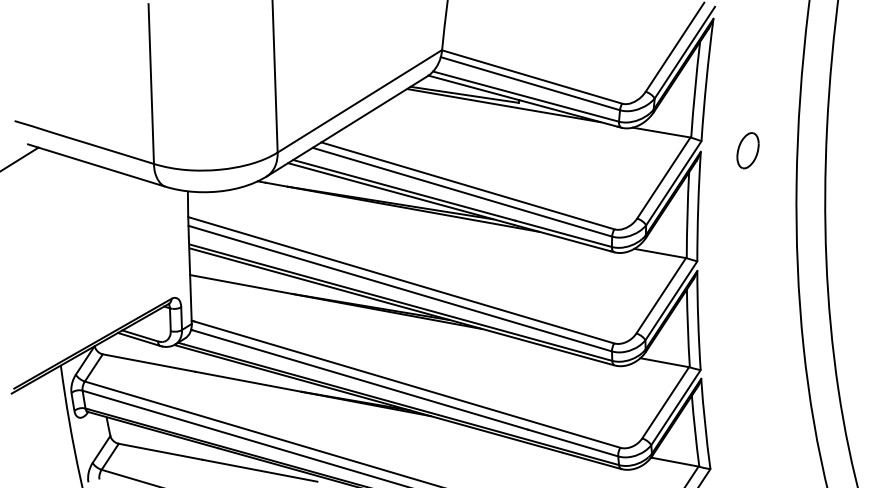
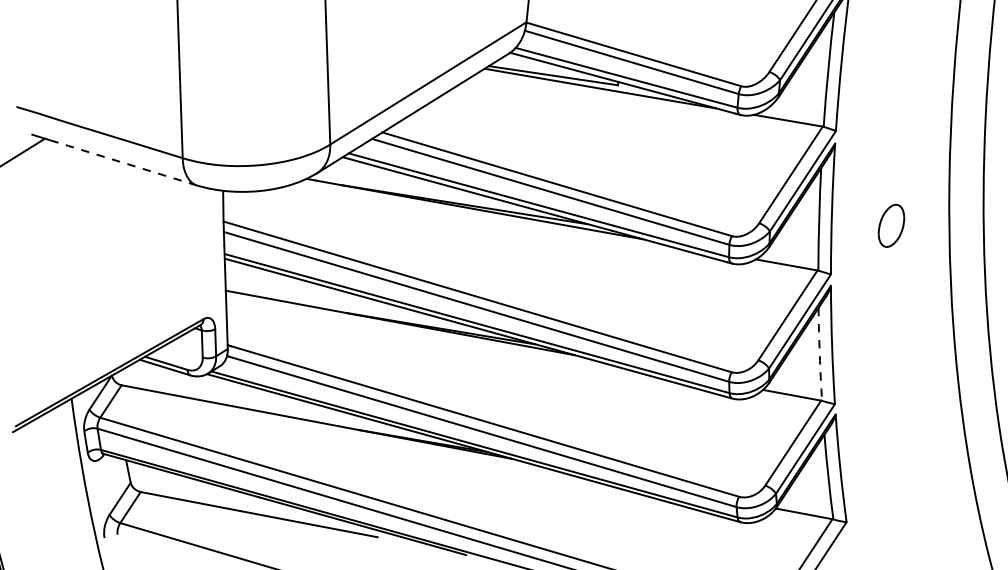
part: (747, 150) -> (890, 225), moved
line: (103, 167) -> (122, 162), solid -> dashed
arc: (687, 328) -> (819, 354), solid -> dashed

